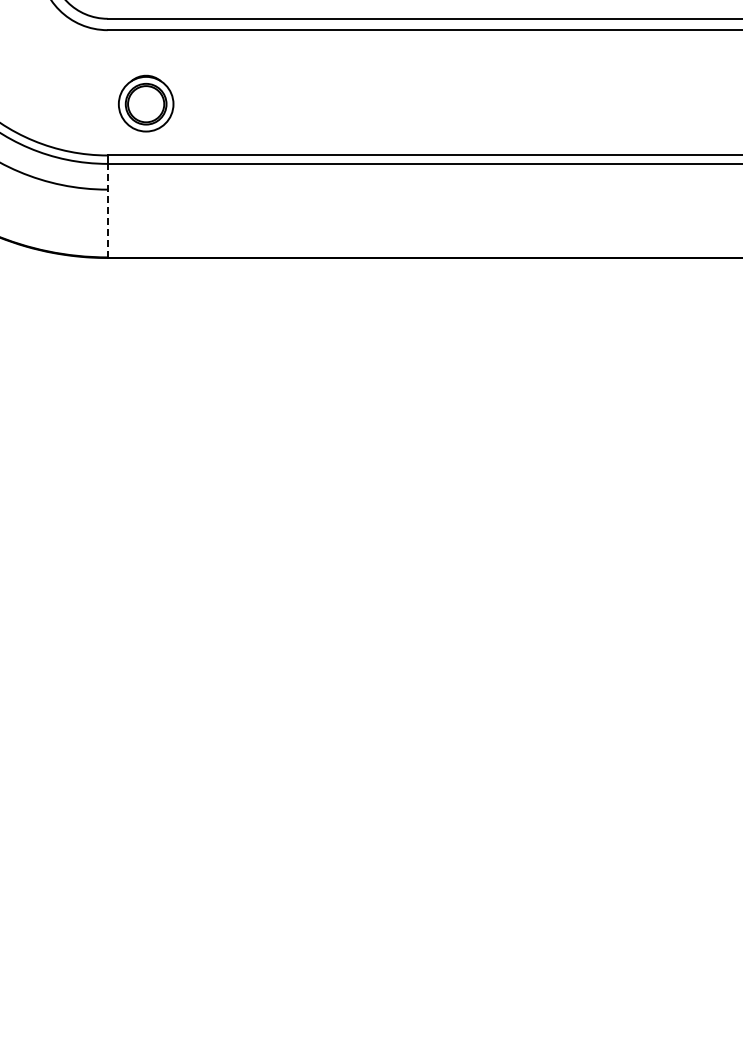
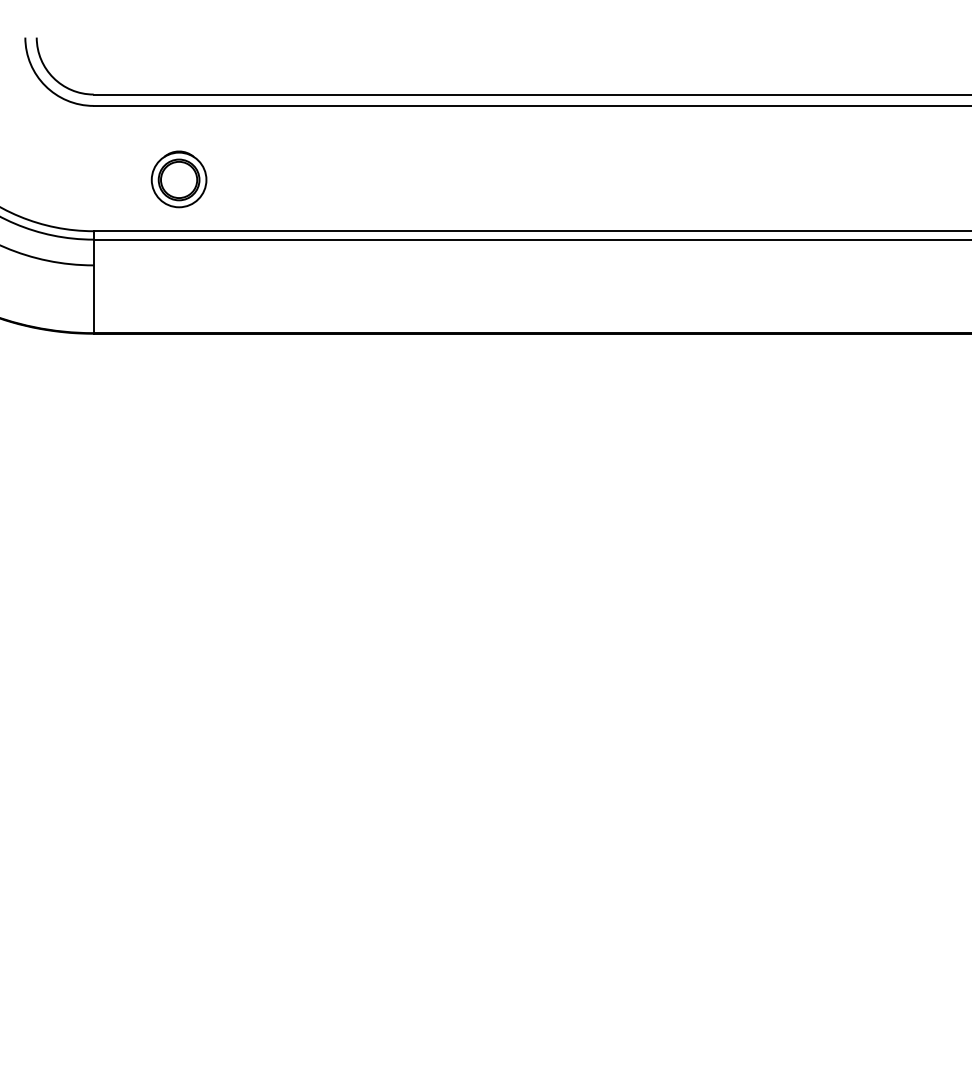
part: (145, 103) -> (178, 179), moved
line: (107, 210) -> (93, 286), dashed -> solid

